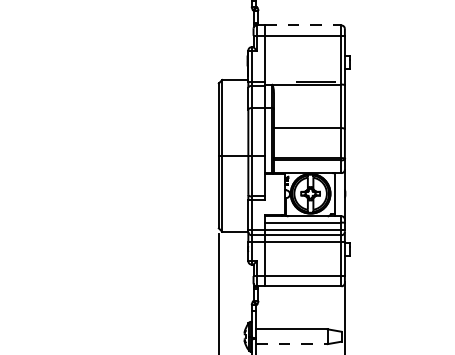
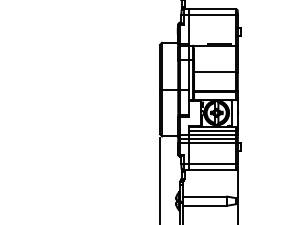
line: (303, 26) -> (212, 9), dashed -> solid
line: (292, 343) -> (205, 205), dashed -> solid

